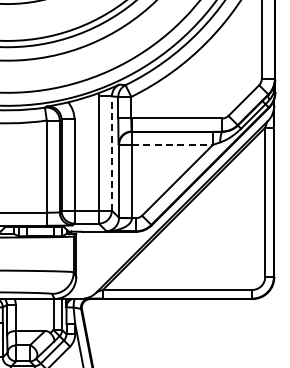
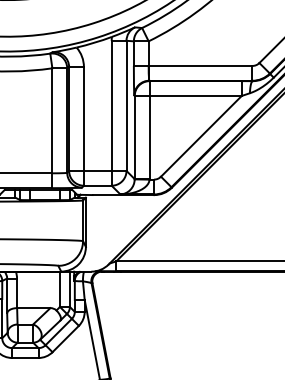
line: (173, 144) -> (196, 95), dashed -> solid
line: (111, 153) -> (126, 105), dashed -> solid

